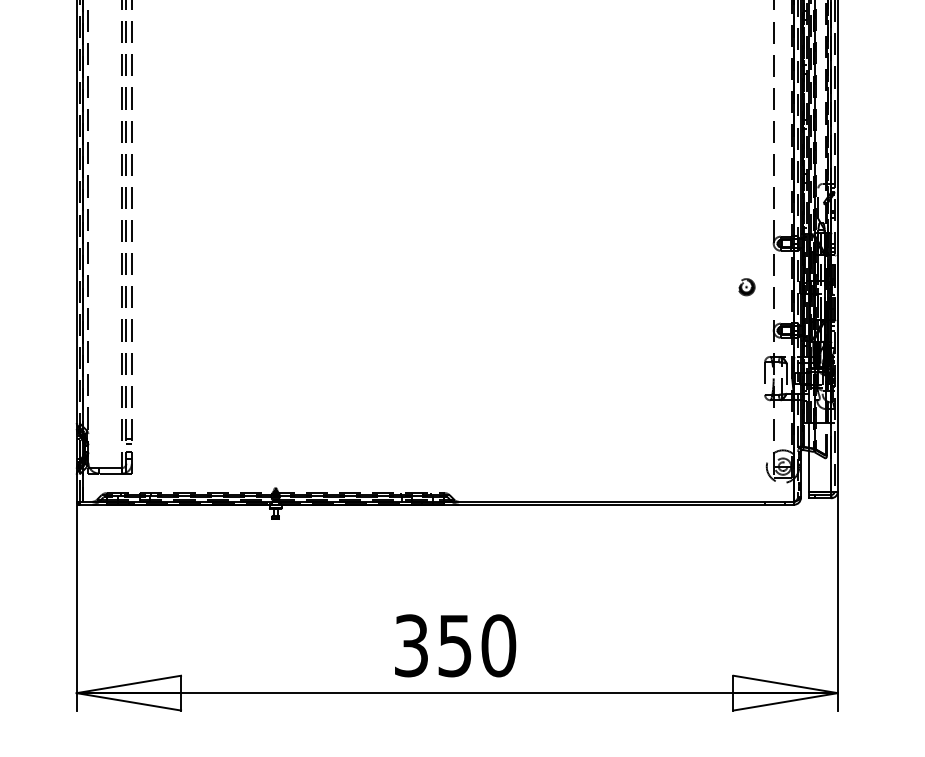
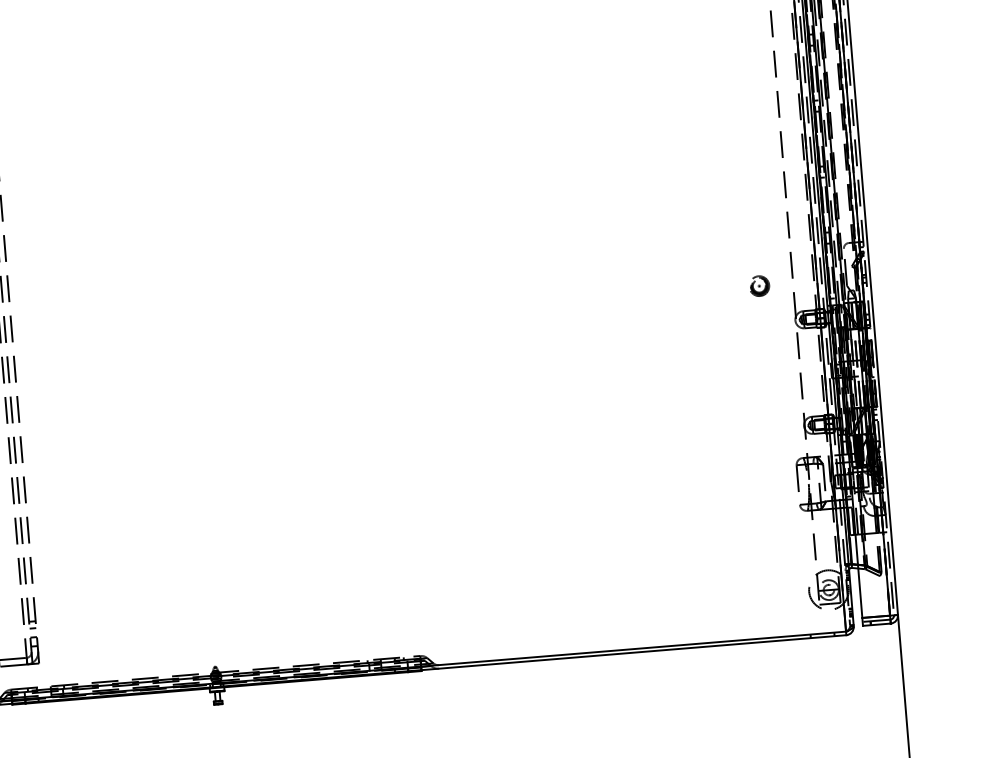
part: (746, 287) -> (759, 286), moved

